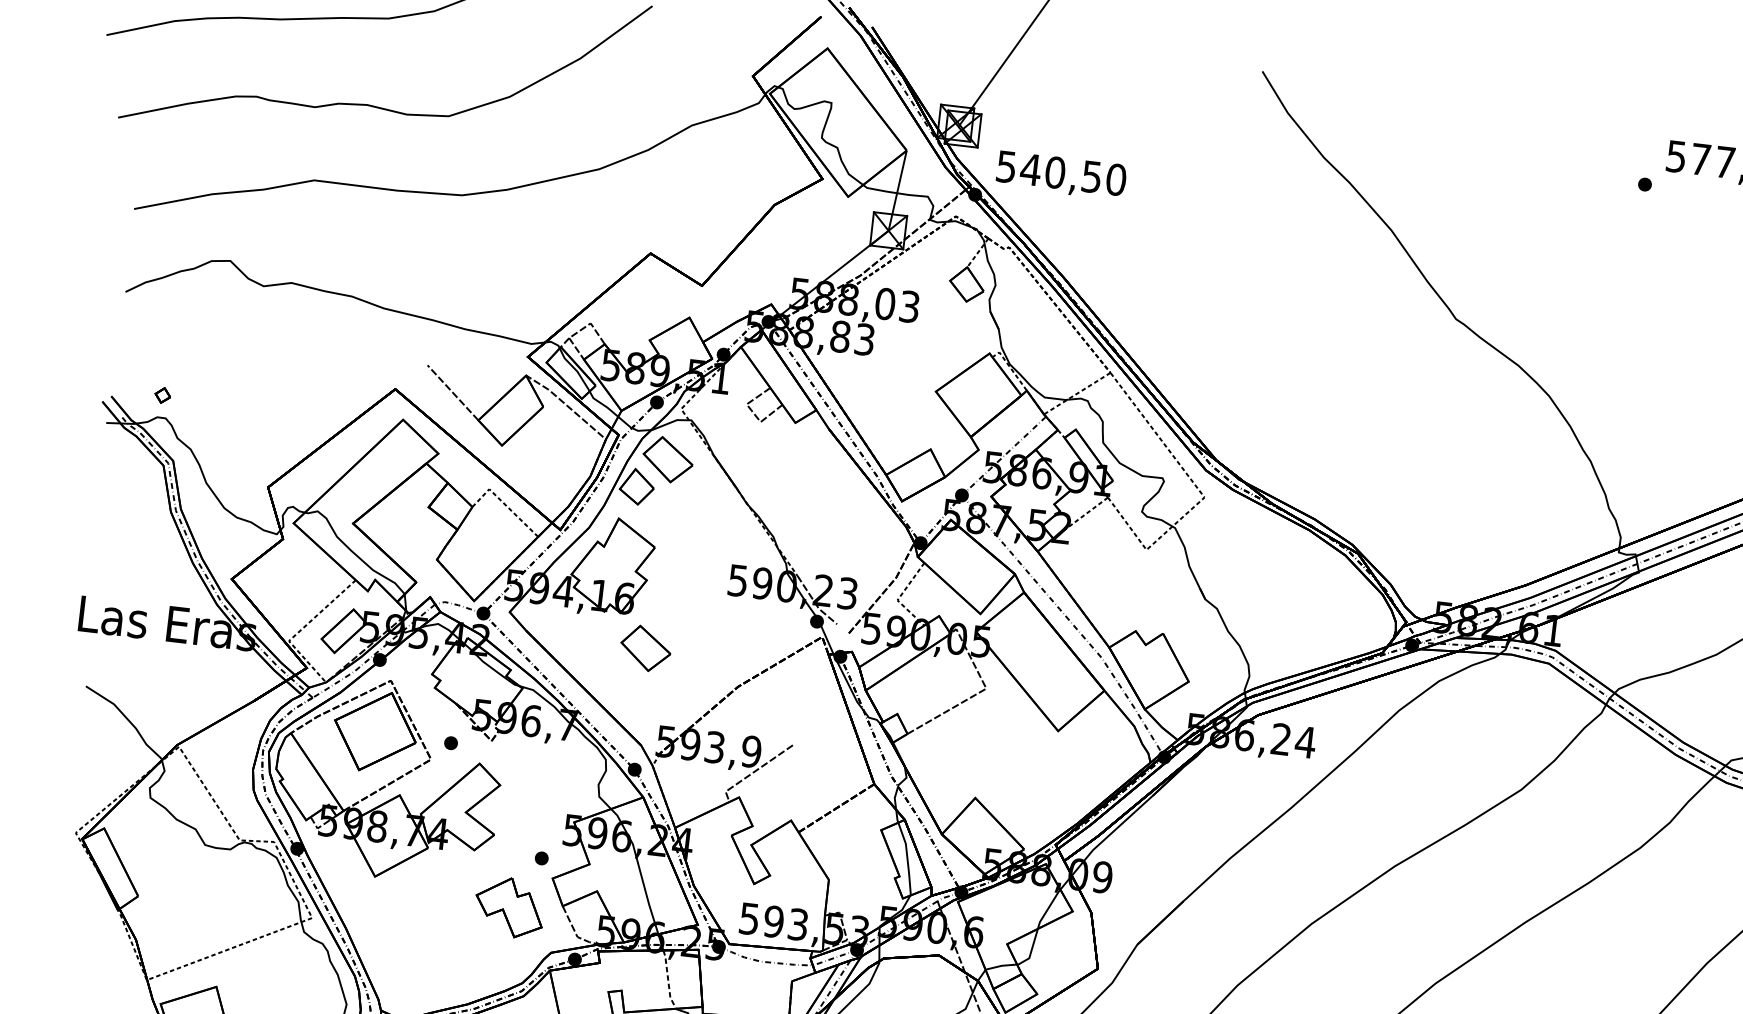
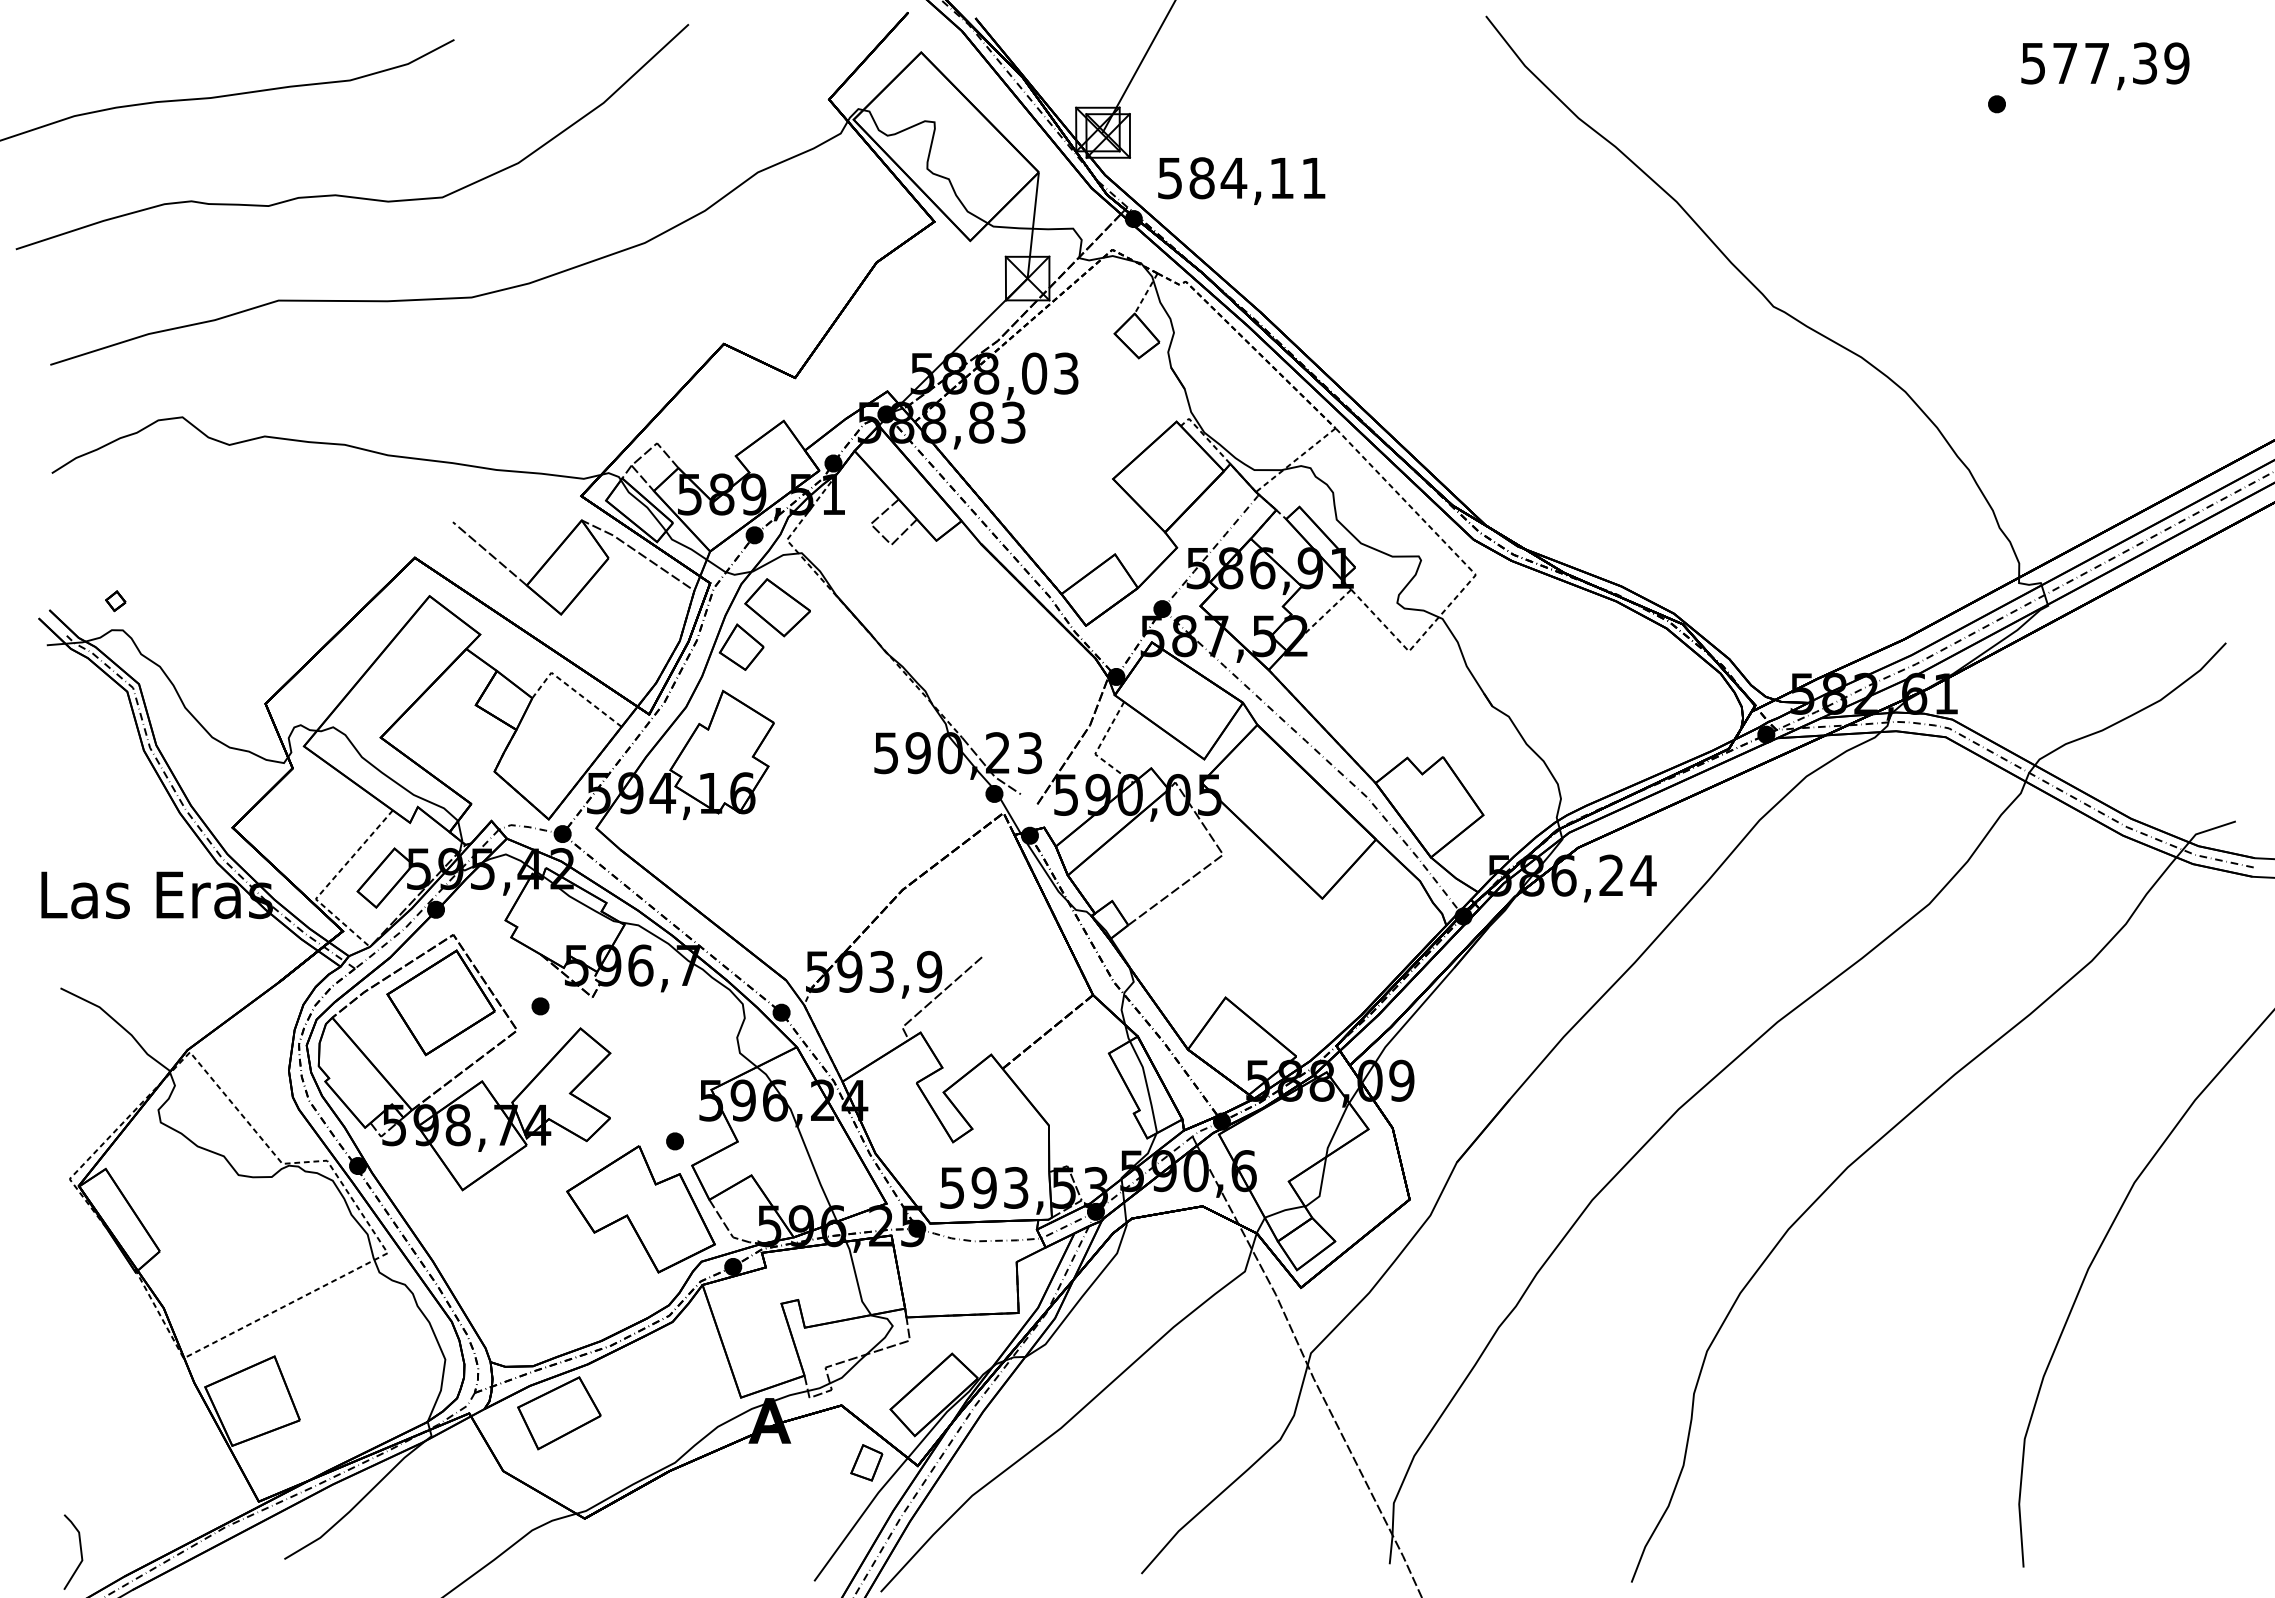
text: (1073, 174) -> (1257, 178), 540,50 -> 584,11
part: (645, 648) -> (777, 854), removed
part: (509, 907) -> (640, 1209), size x1.67
line: (668, 980) -> (856, 1279), dashed -> solid

